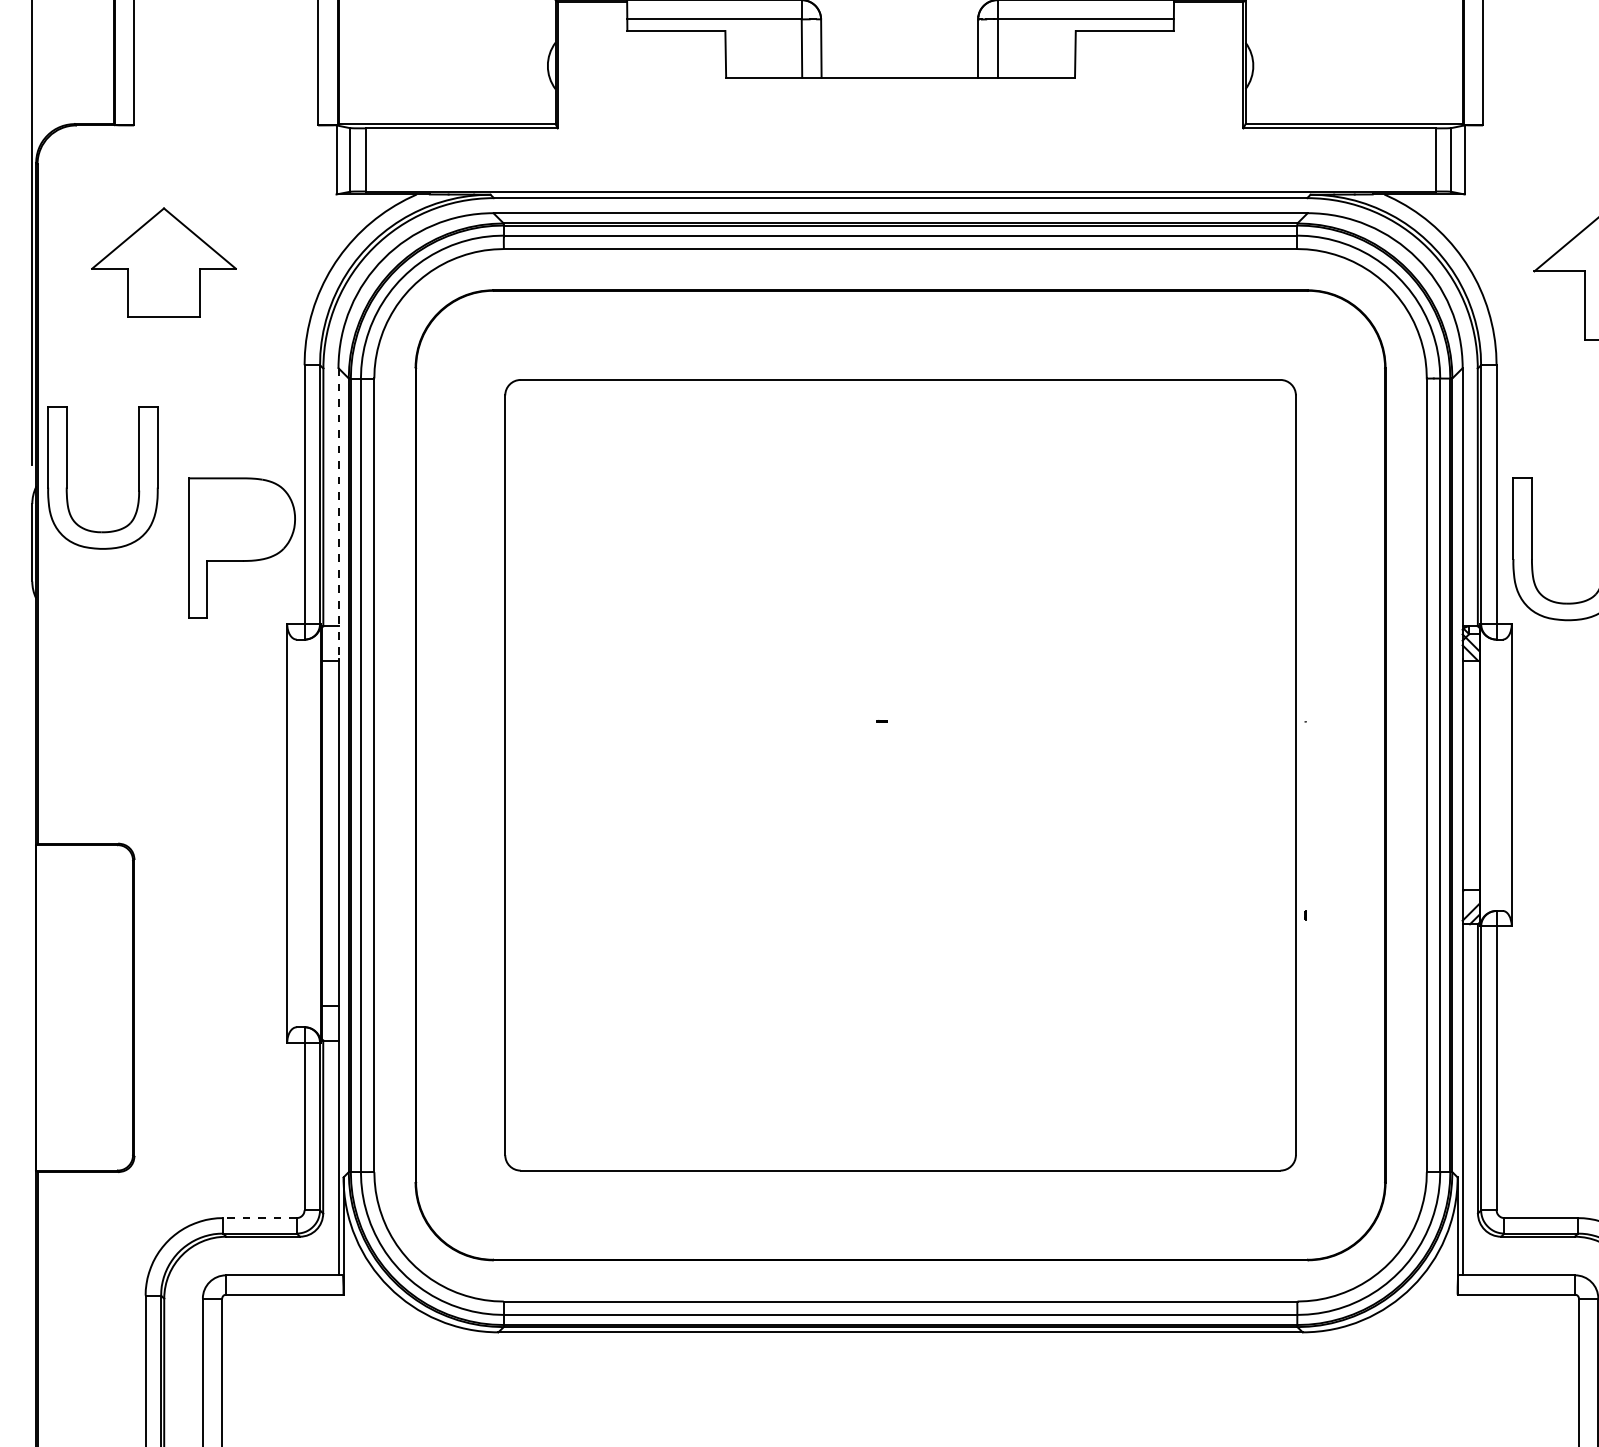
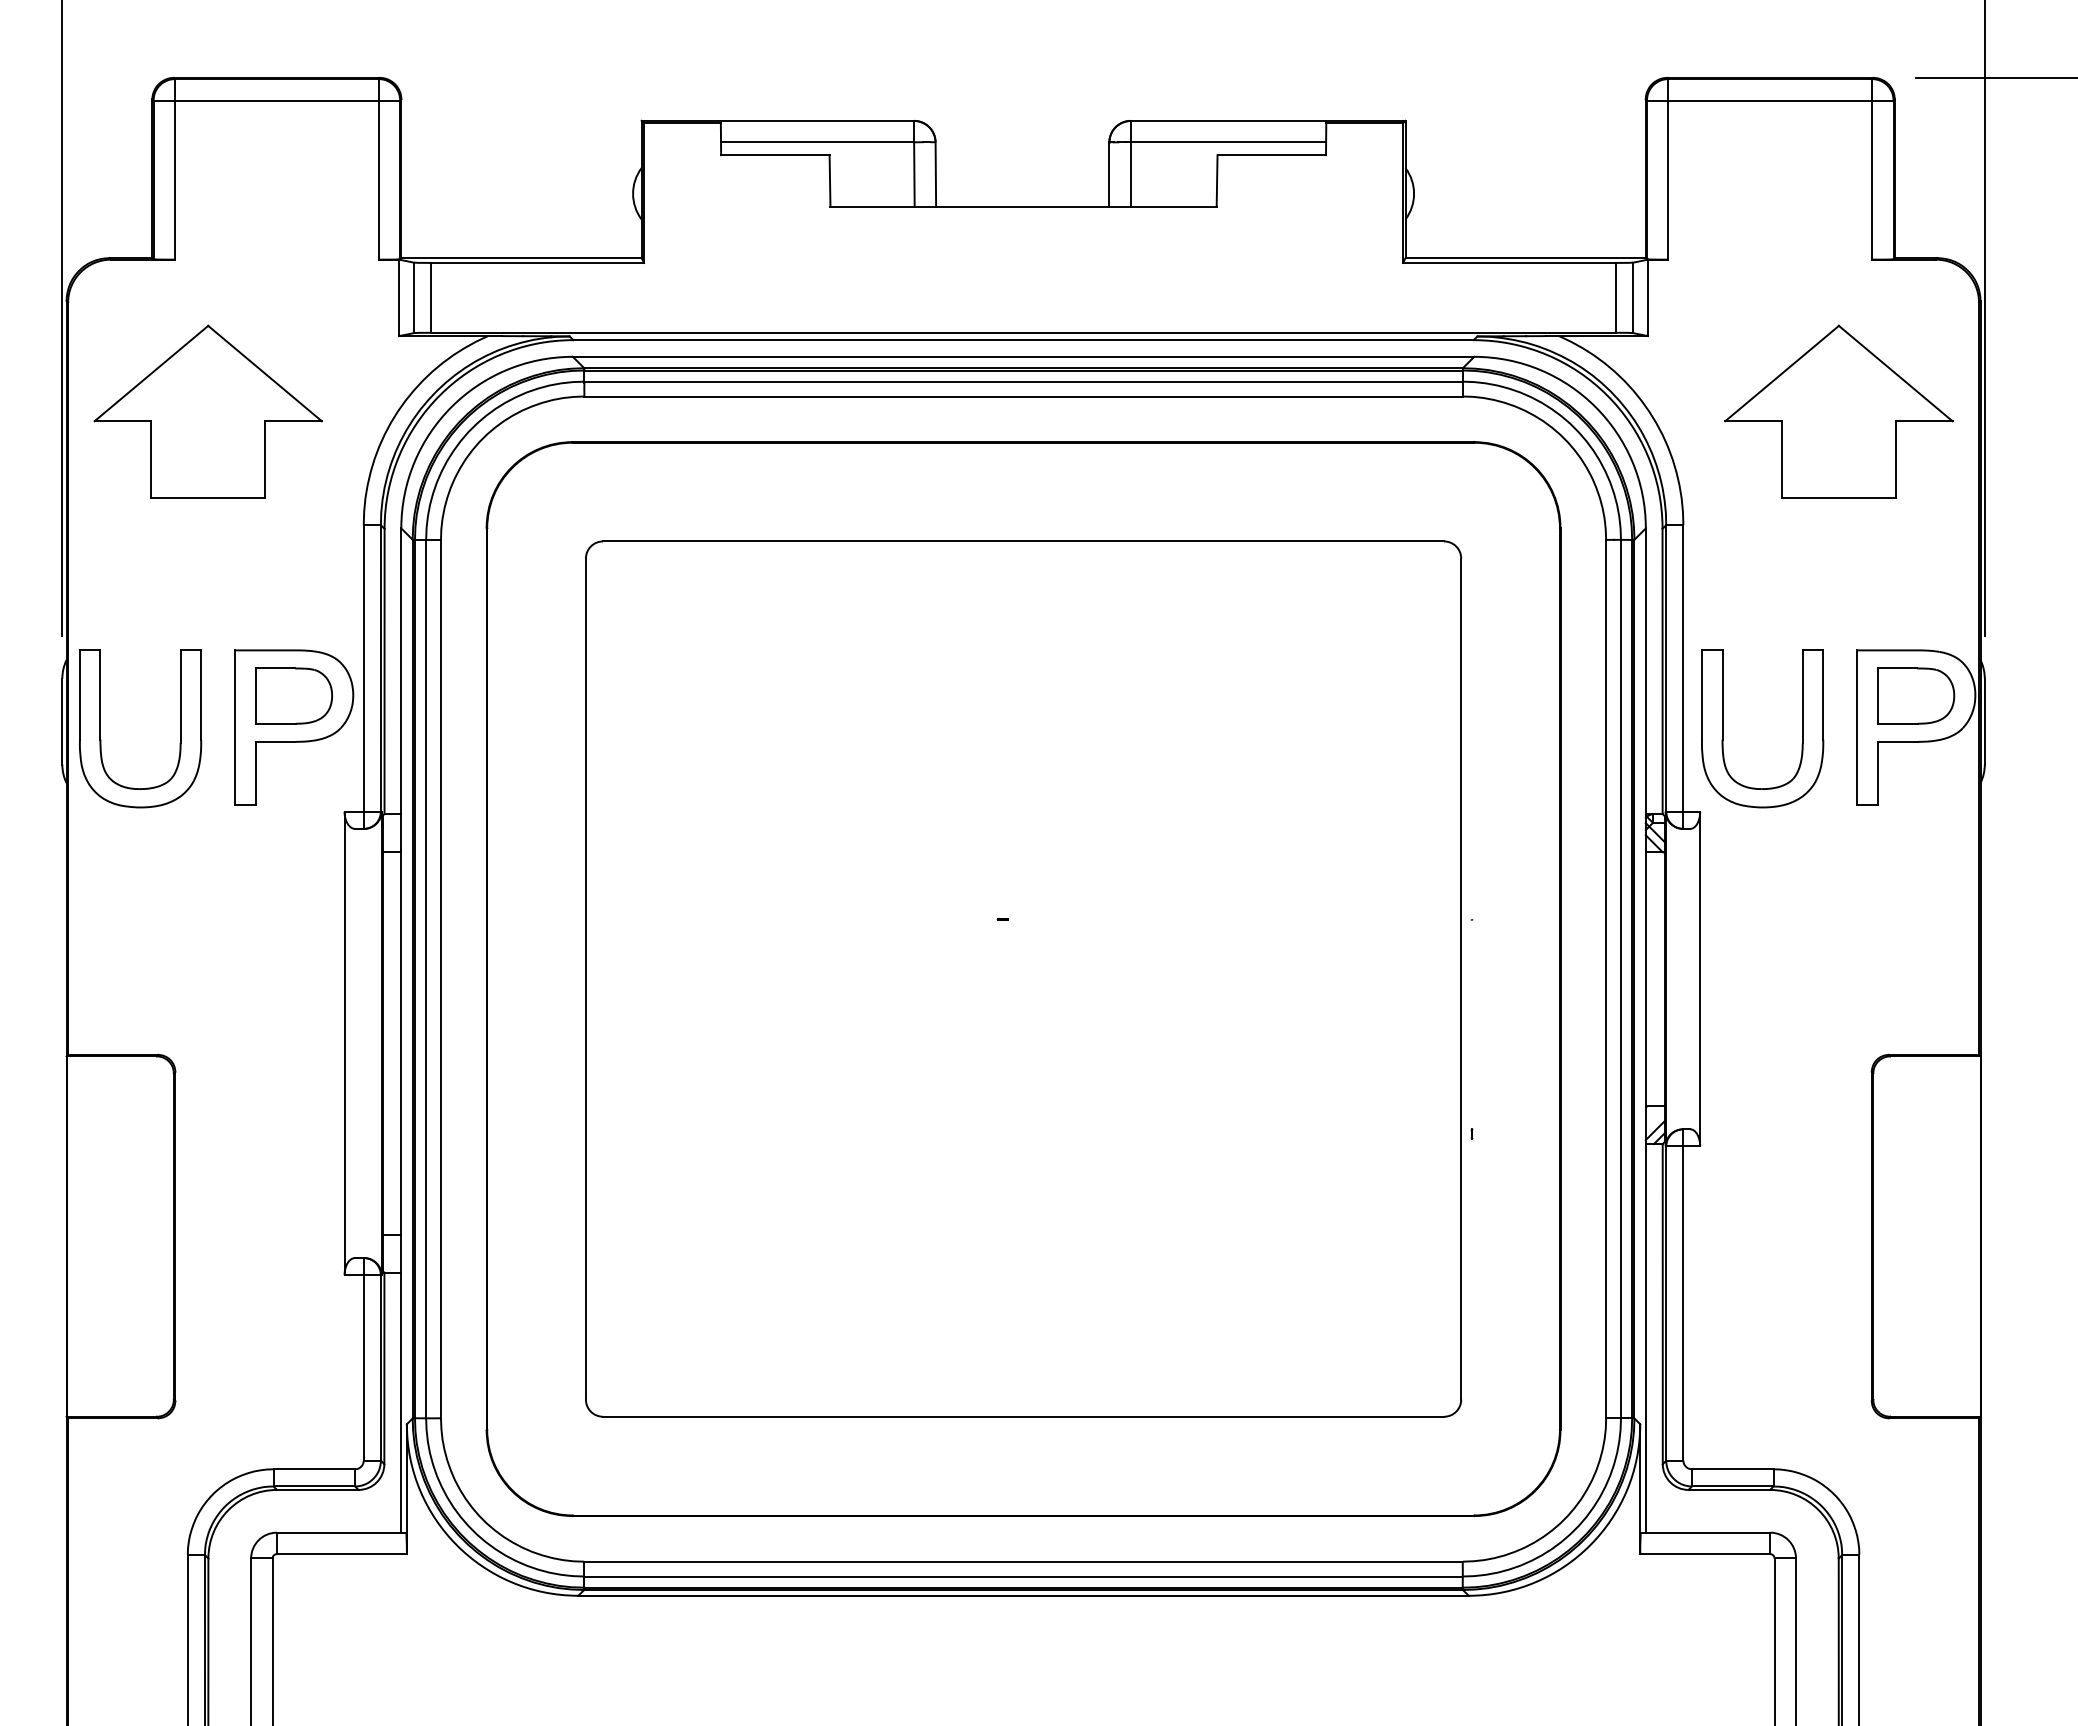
part: (163, 262) -> (207, 411), size x1.43
part: (66, 477) -> (100, 728), moved
line: (338, 513) -> (401, 689), dashed -> solid
part: (242, 519) -> (294, 695), added
line: (260, 1218) -> (314, 1469), dashed -> solid

